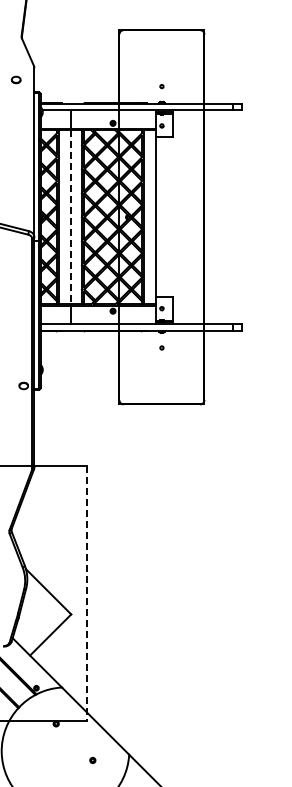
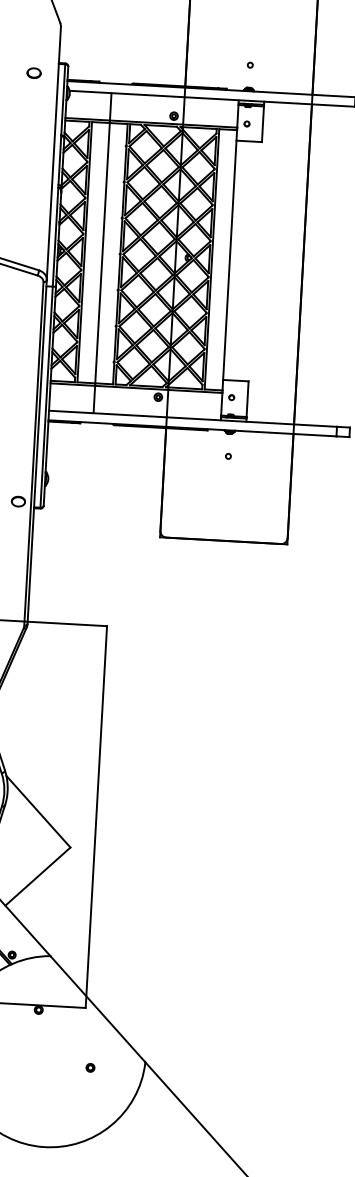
part: (16, 79) -> (34, 72), moved
line: (70, 217) -> (102, 253), dashed -> solid
line: (87, 593) -> (96, 817), dashed -> solid

